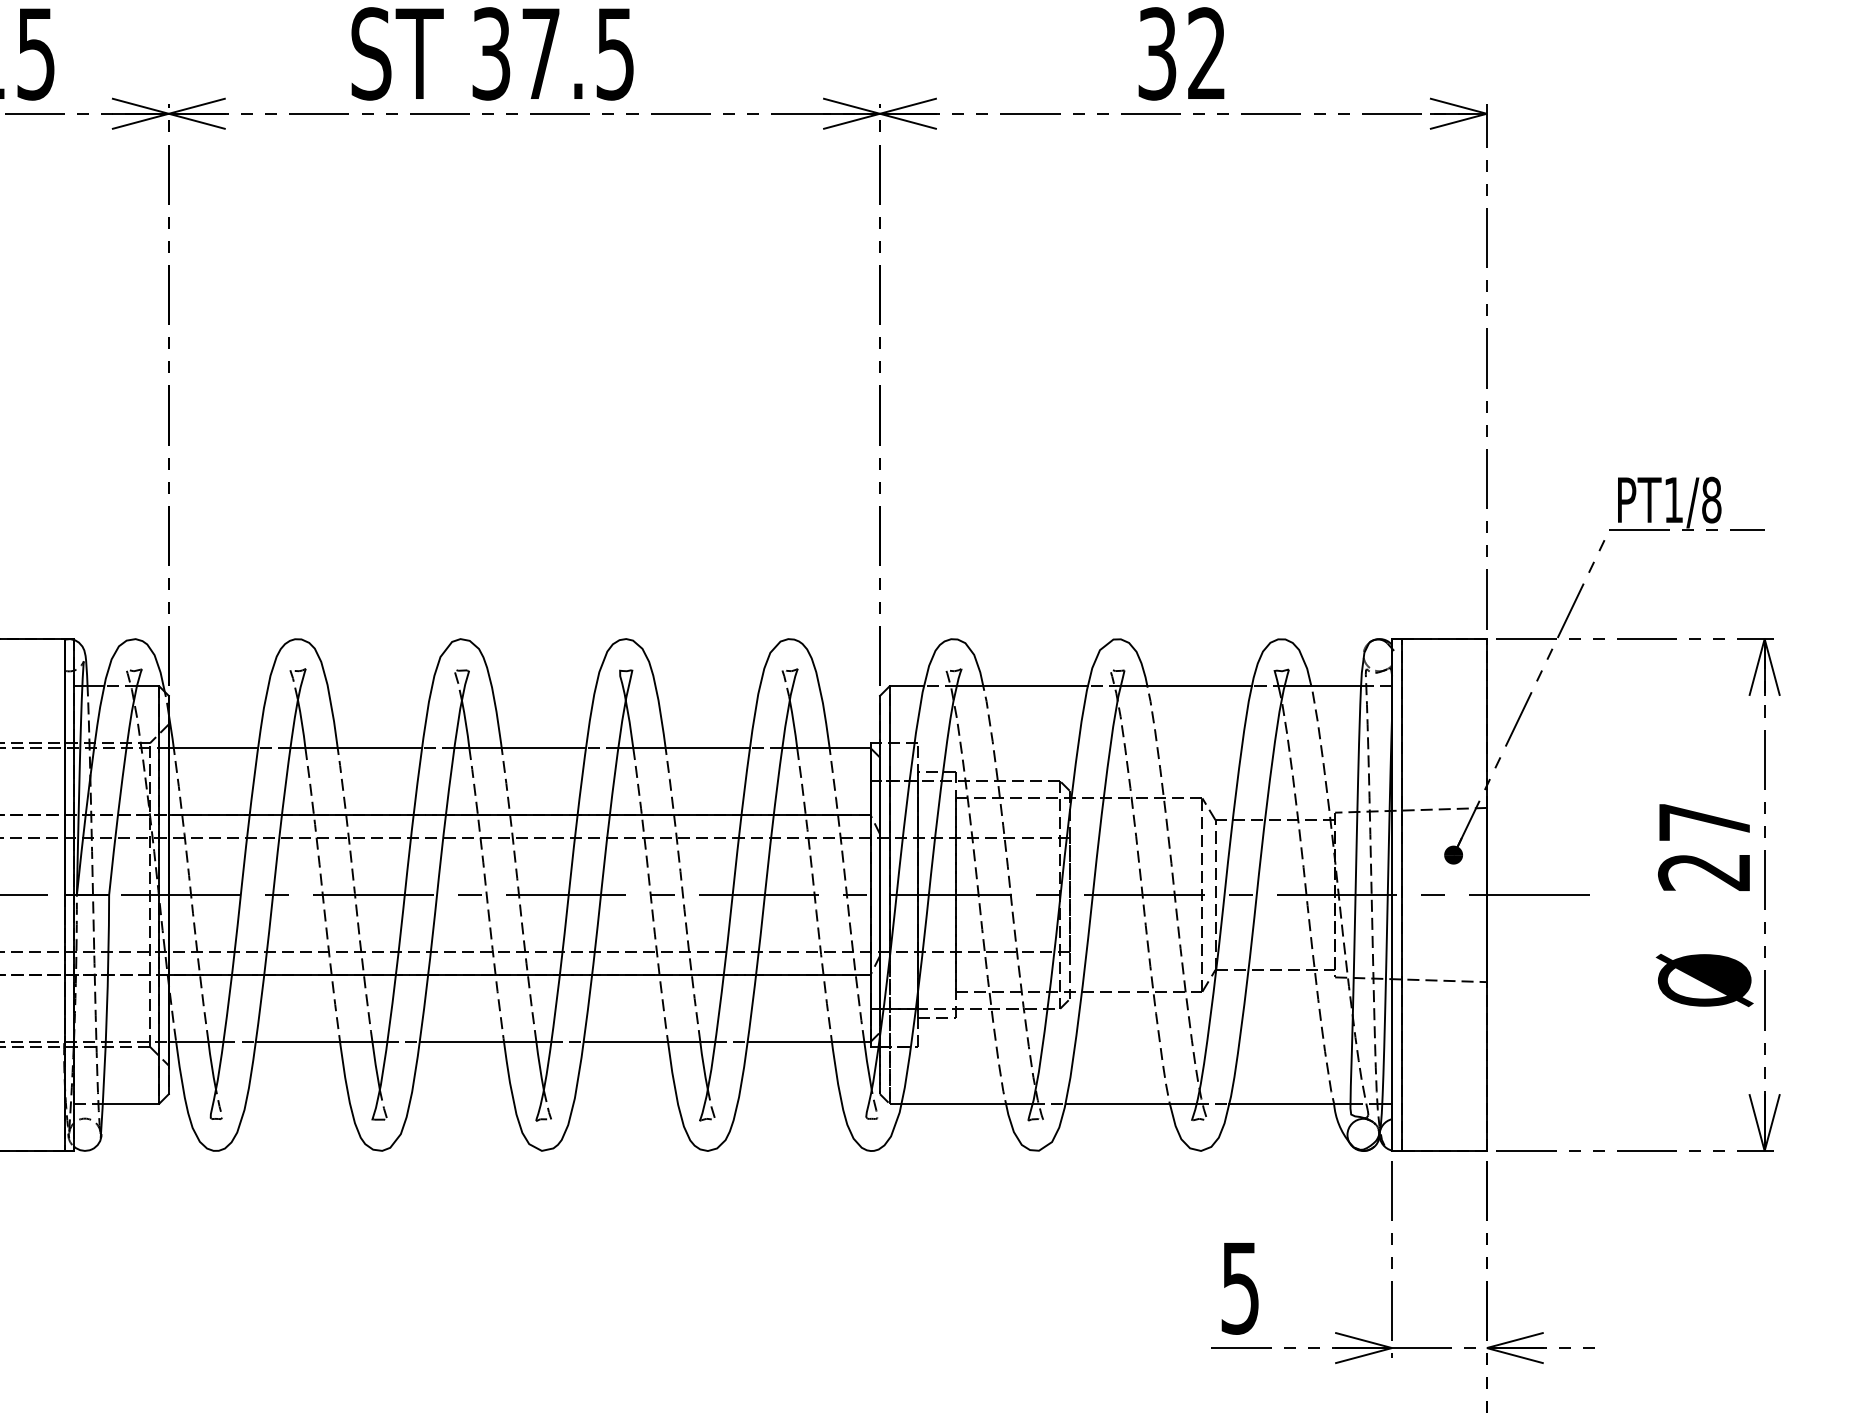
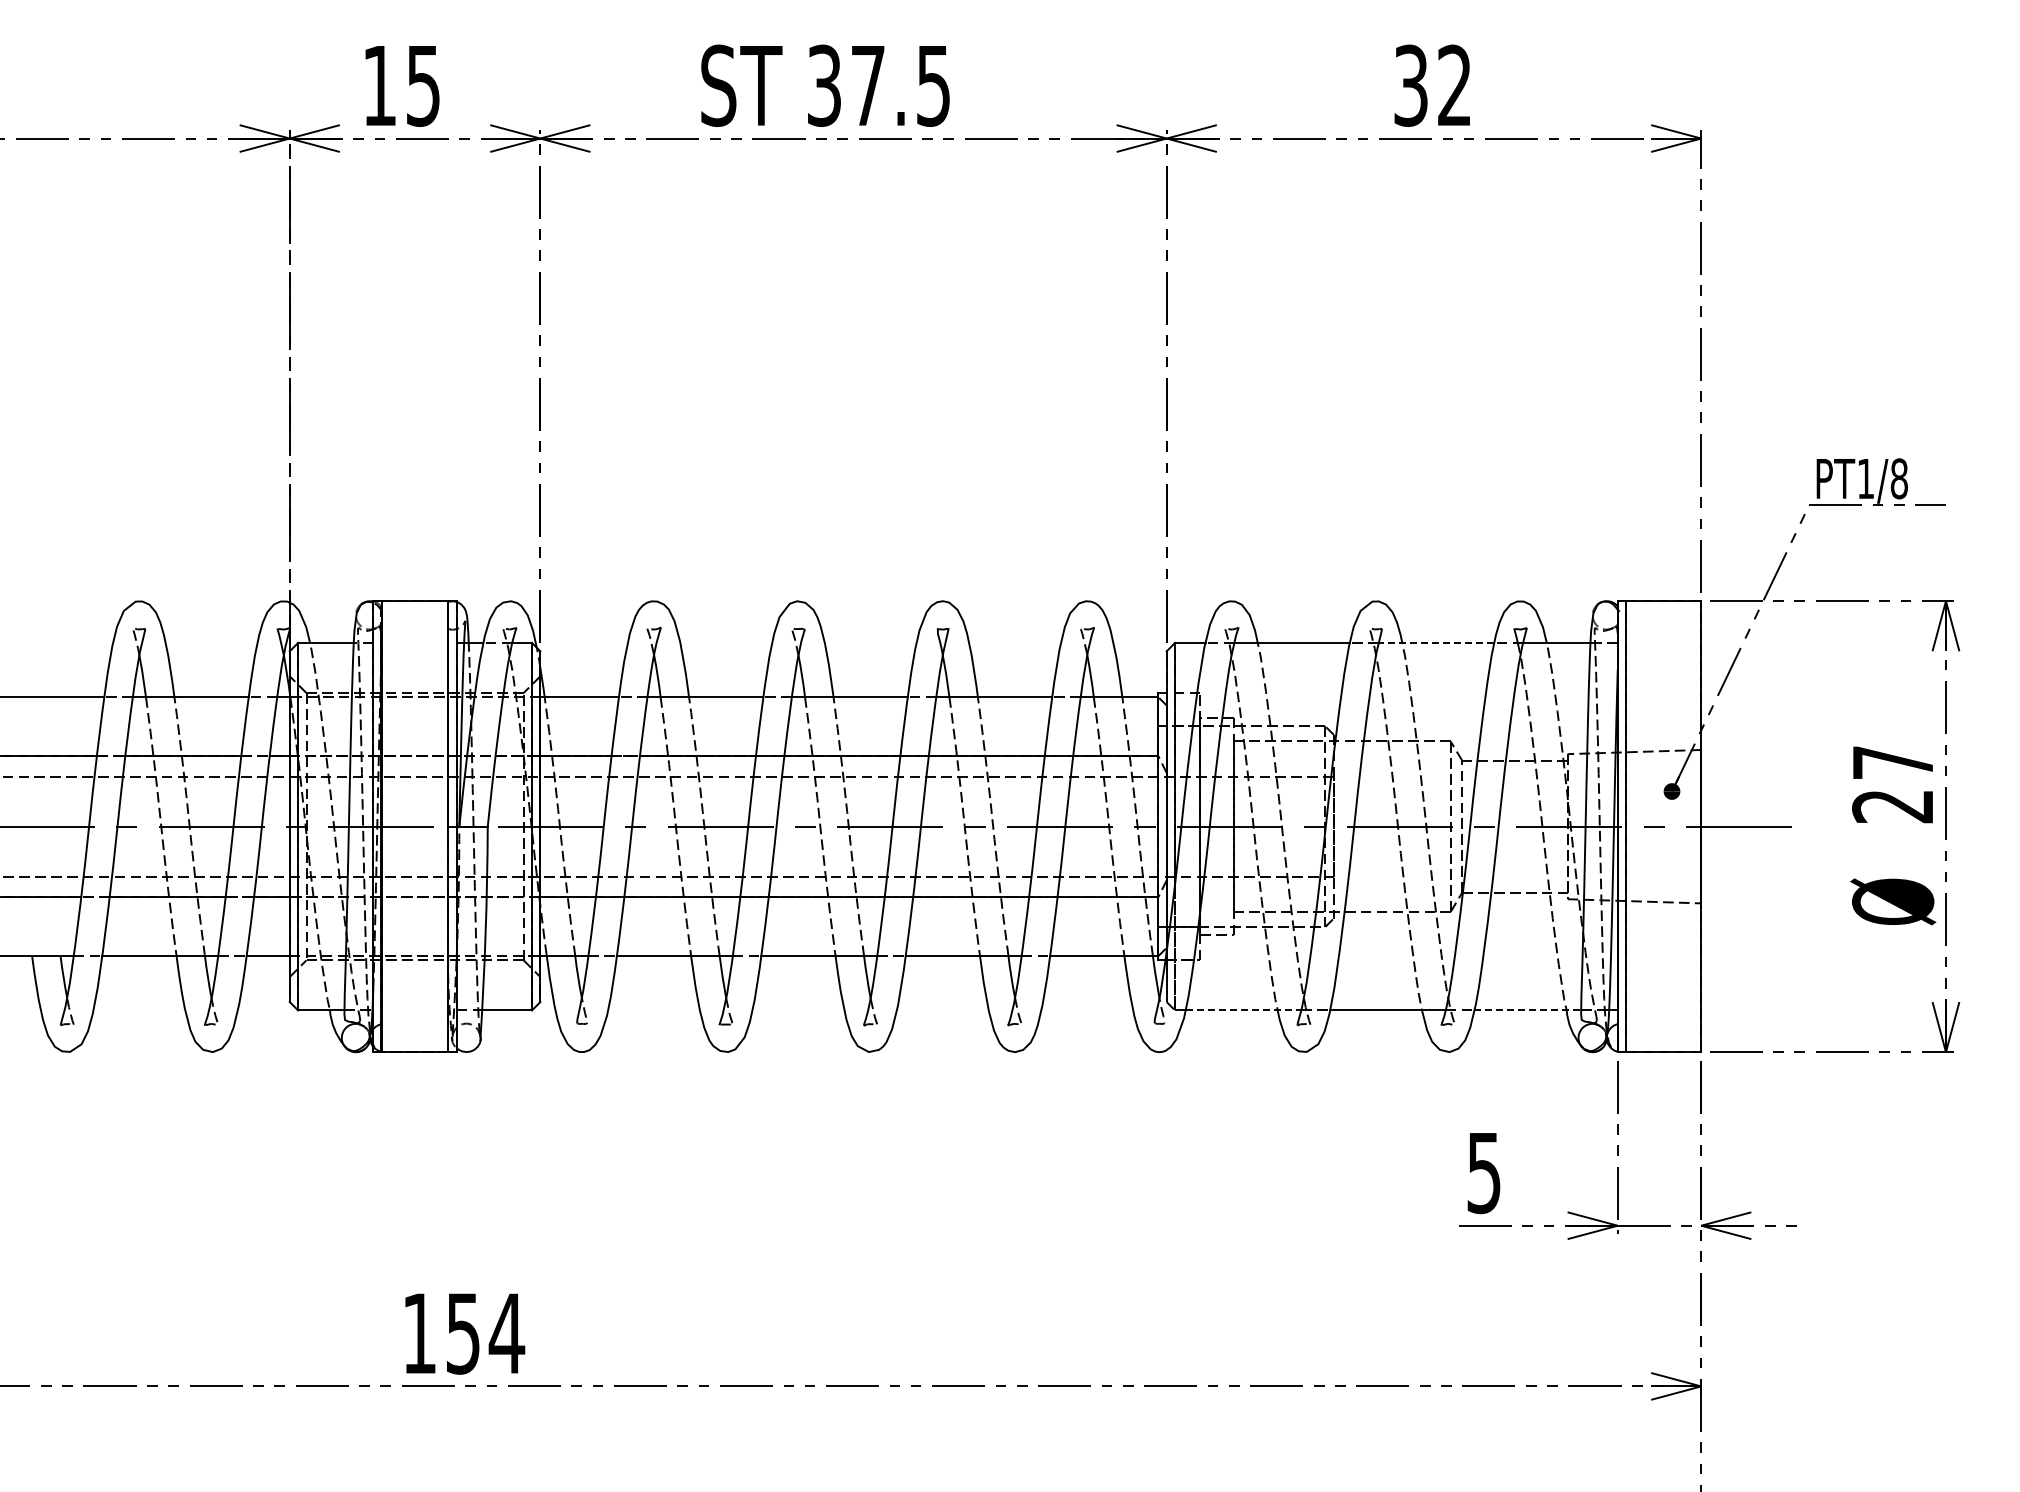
line: (1186, 685) -> (1436, 642), solid -> dashed
line: (967, 1103) -> (1243, 1010), solid -> dashed
line: (1290, 1103) -> (1528, 1010), solid -> dashed

